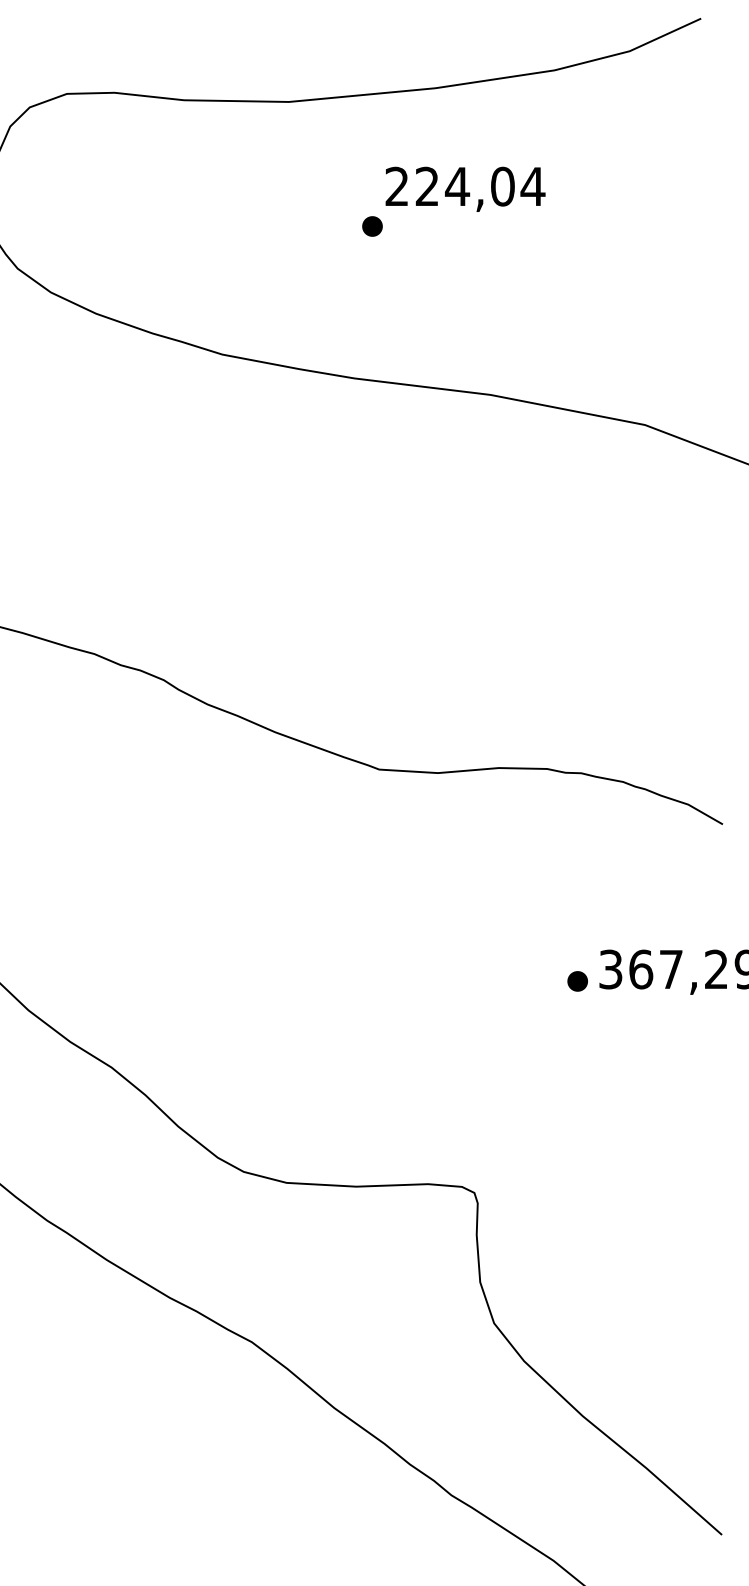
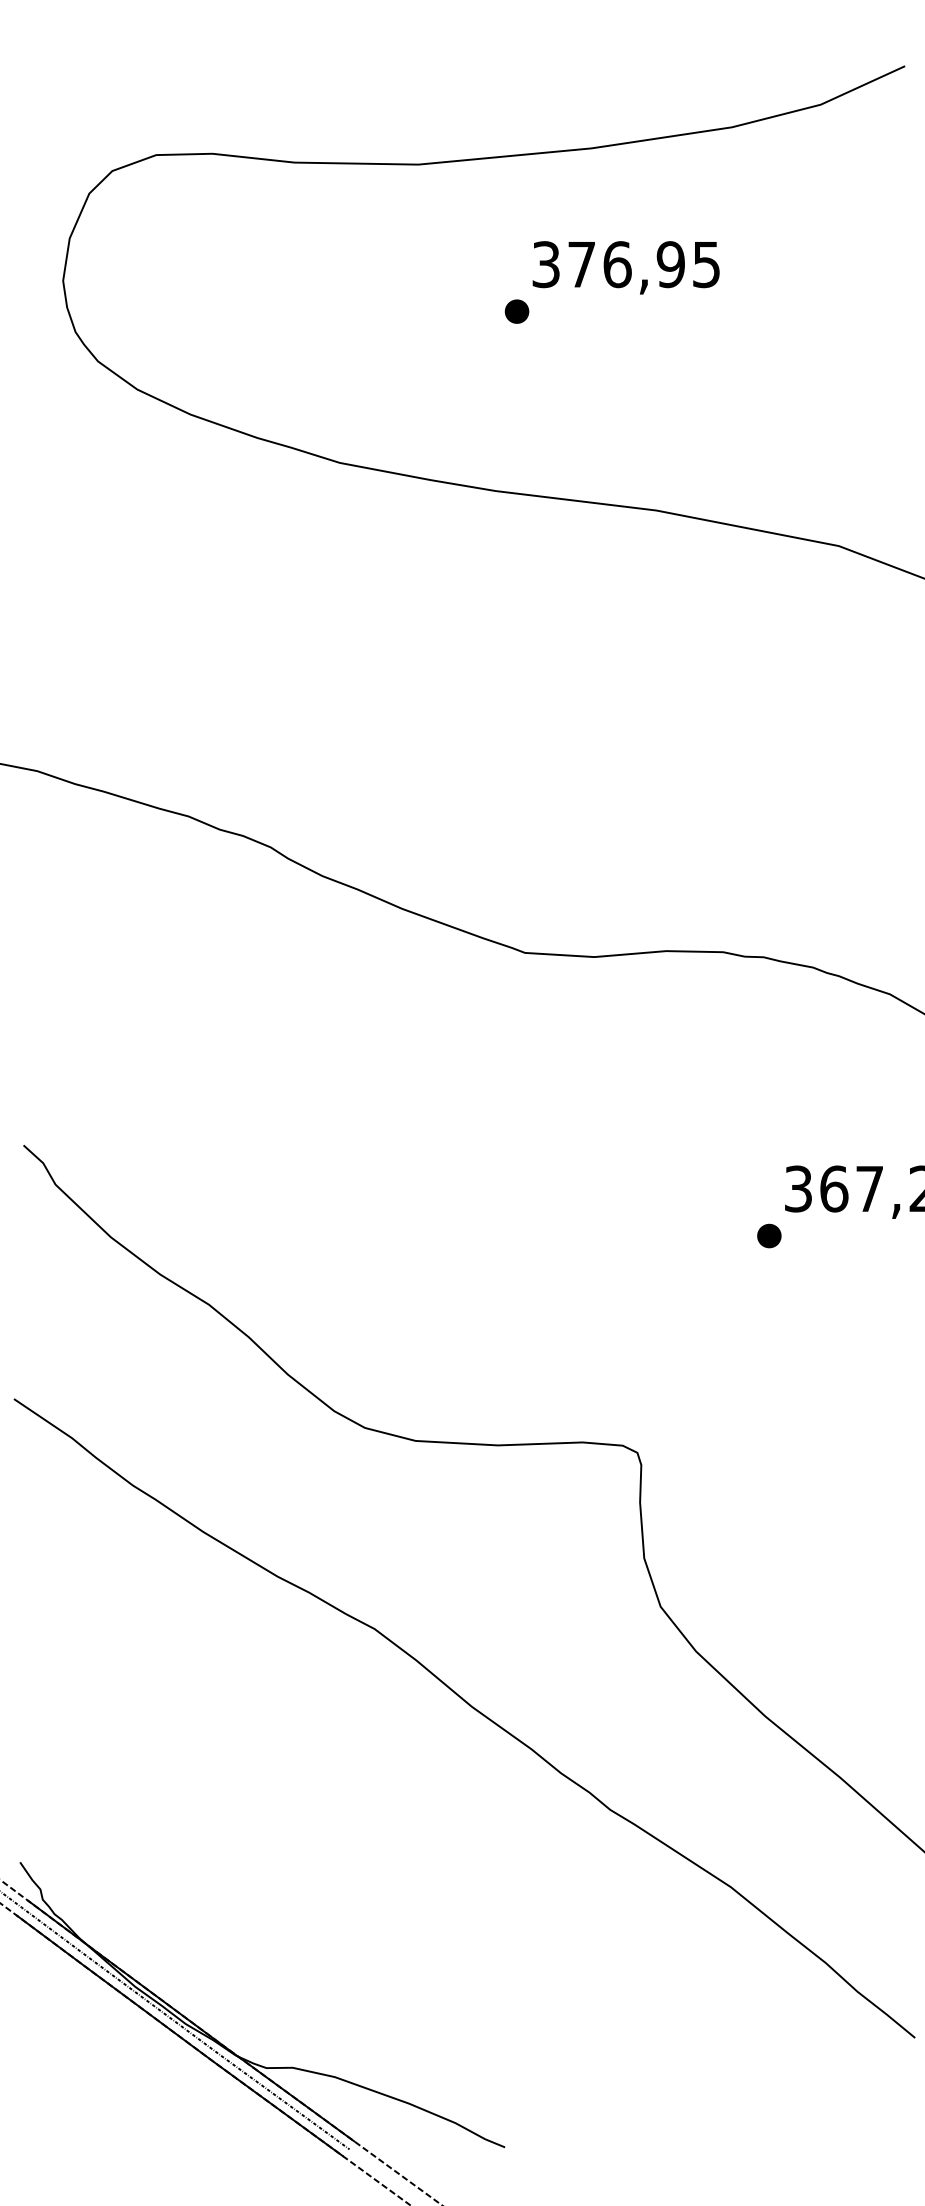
text: (465, 186) -> (626, 264), 224,04 -> 376,95
part: (577, 980) -> (769, 1235), moved

